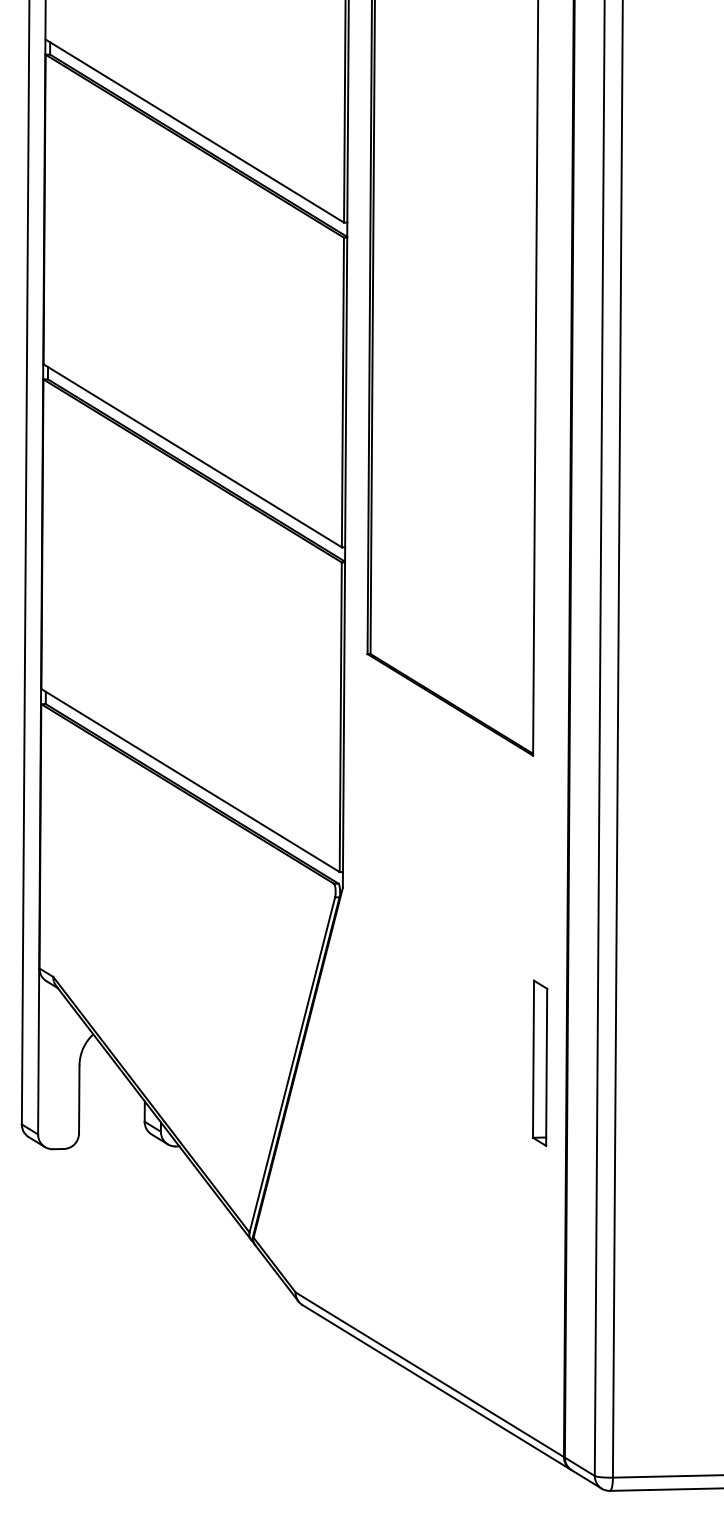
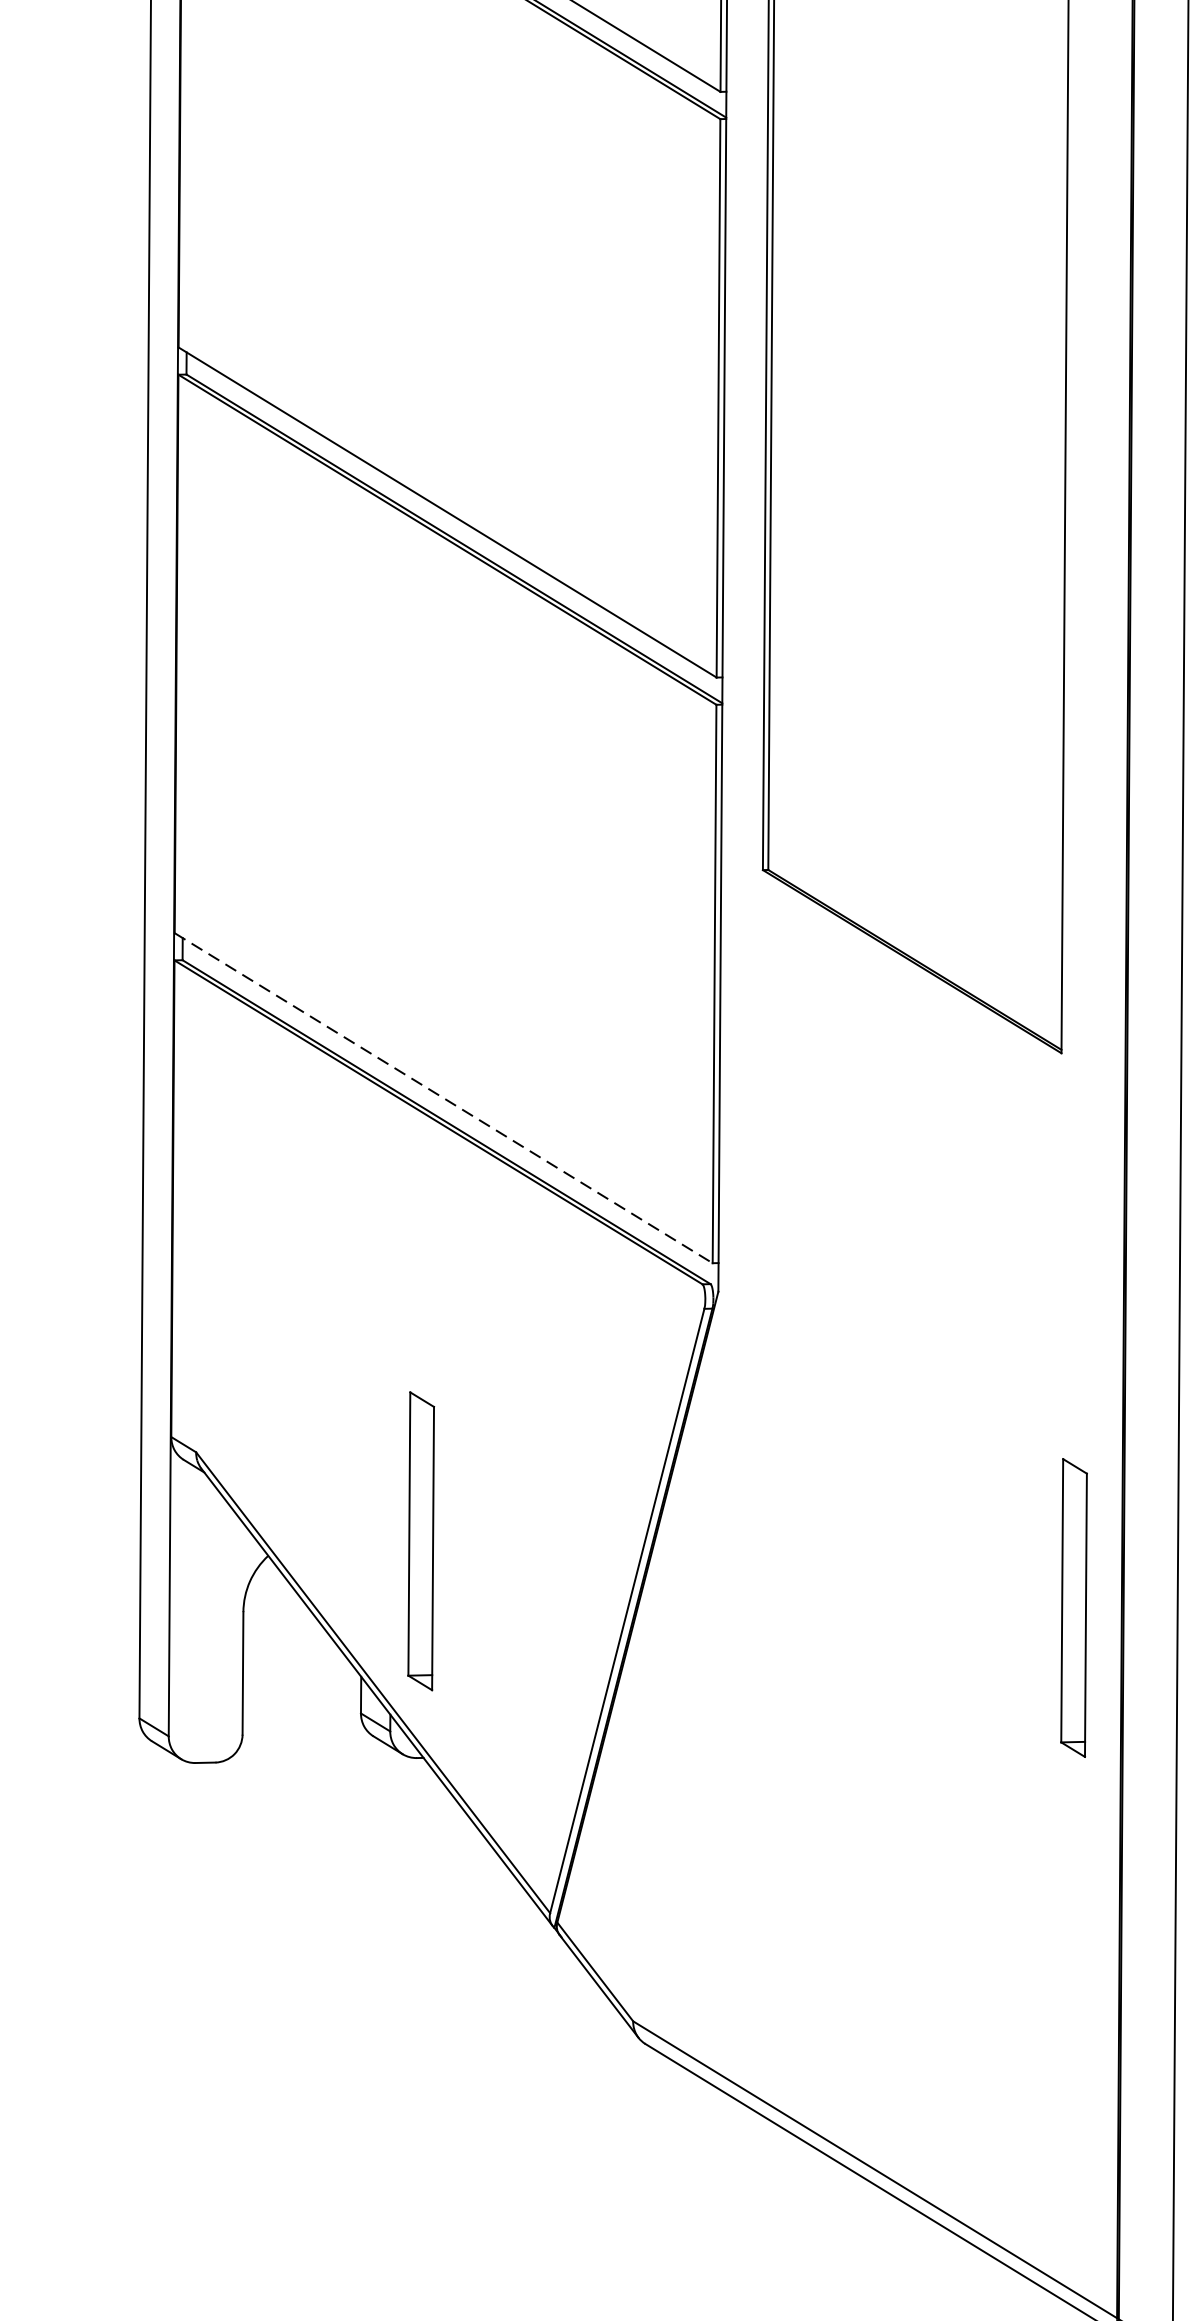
line: (190, 780) -> (443, 1098), solid -> dashed
part: (178, 1025) -> (421, 1539), added

